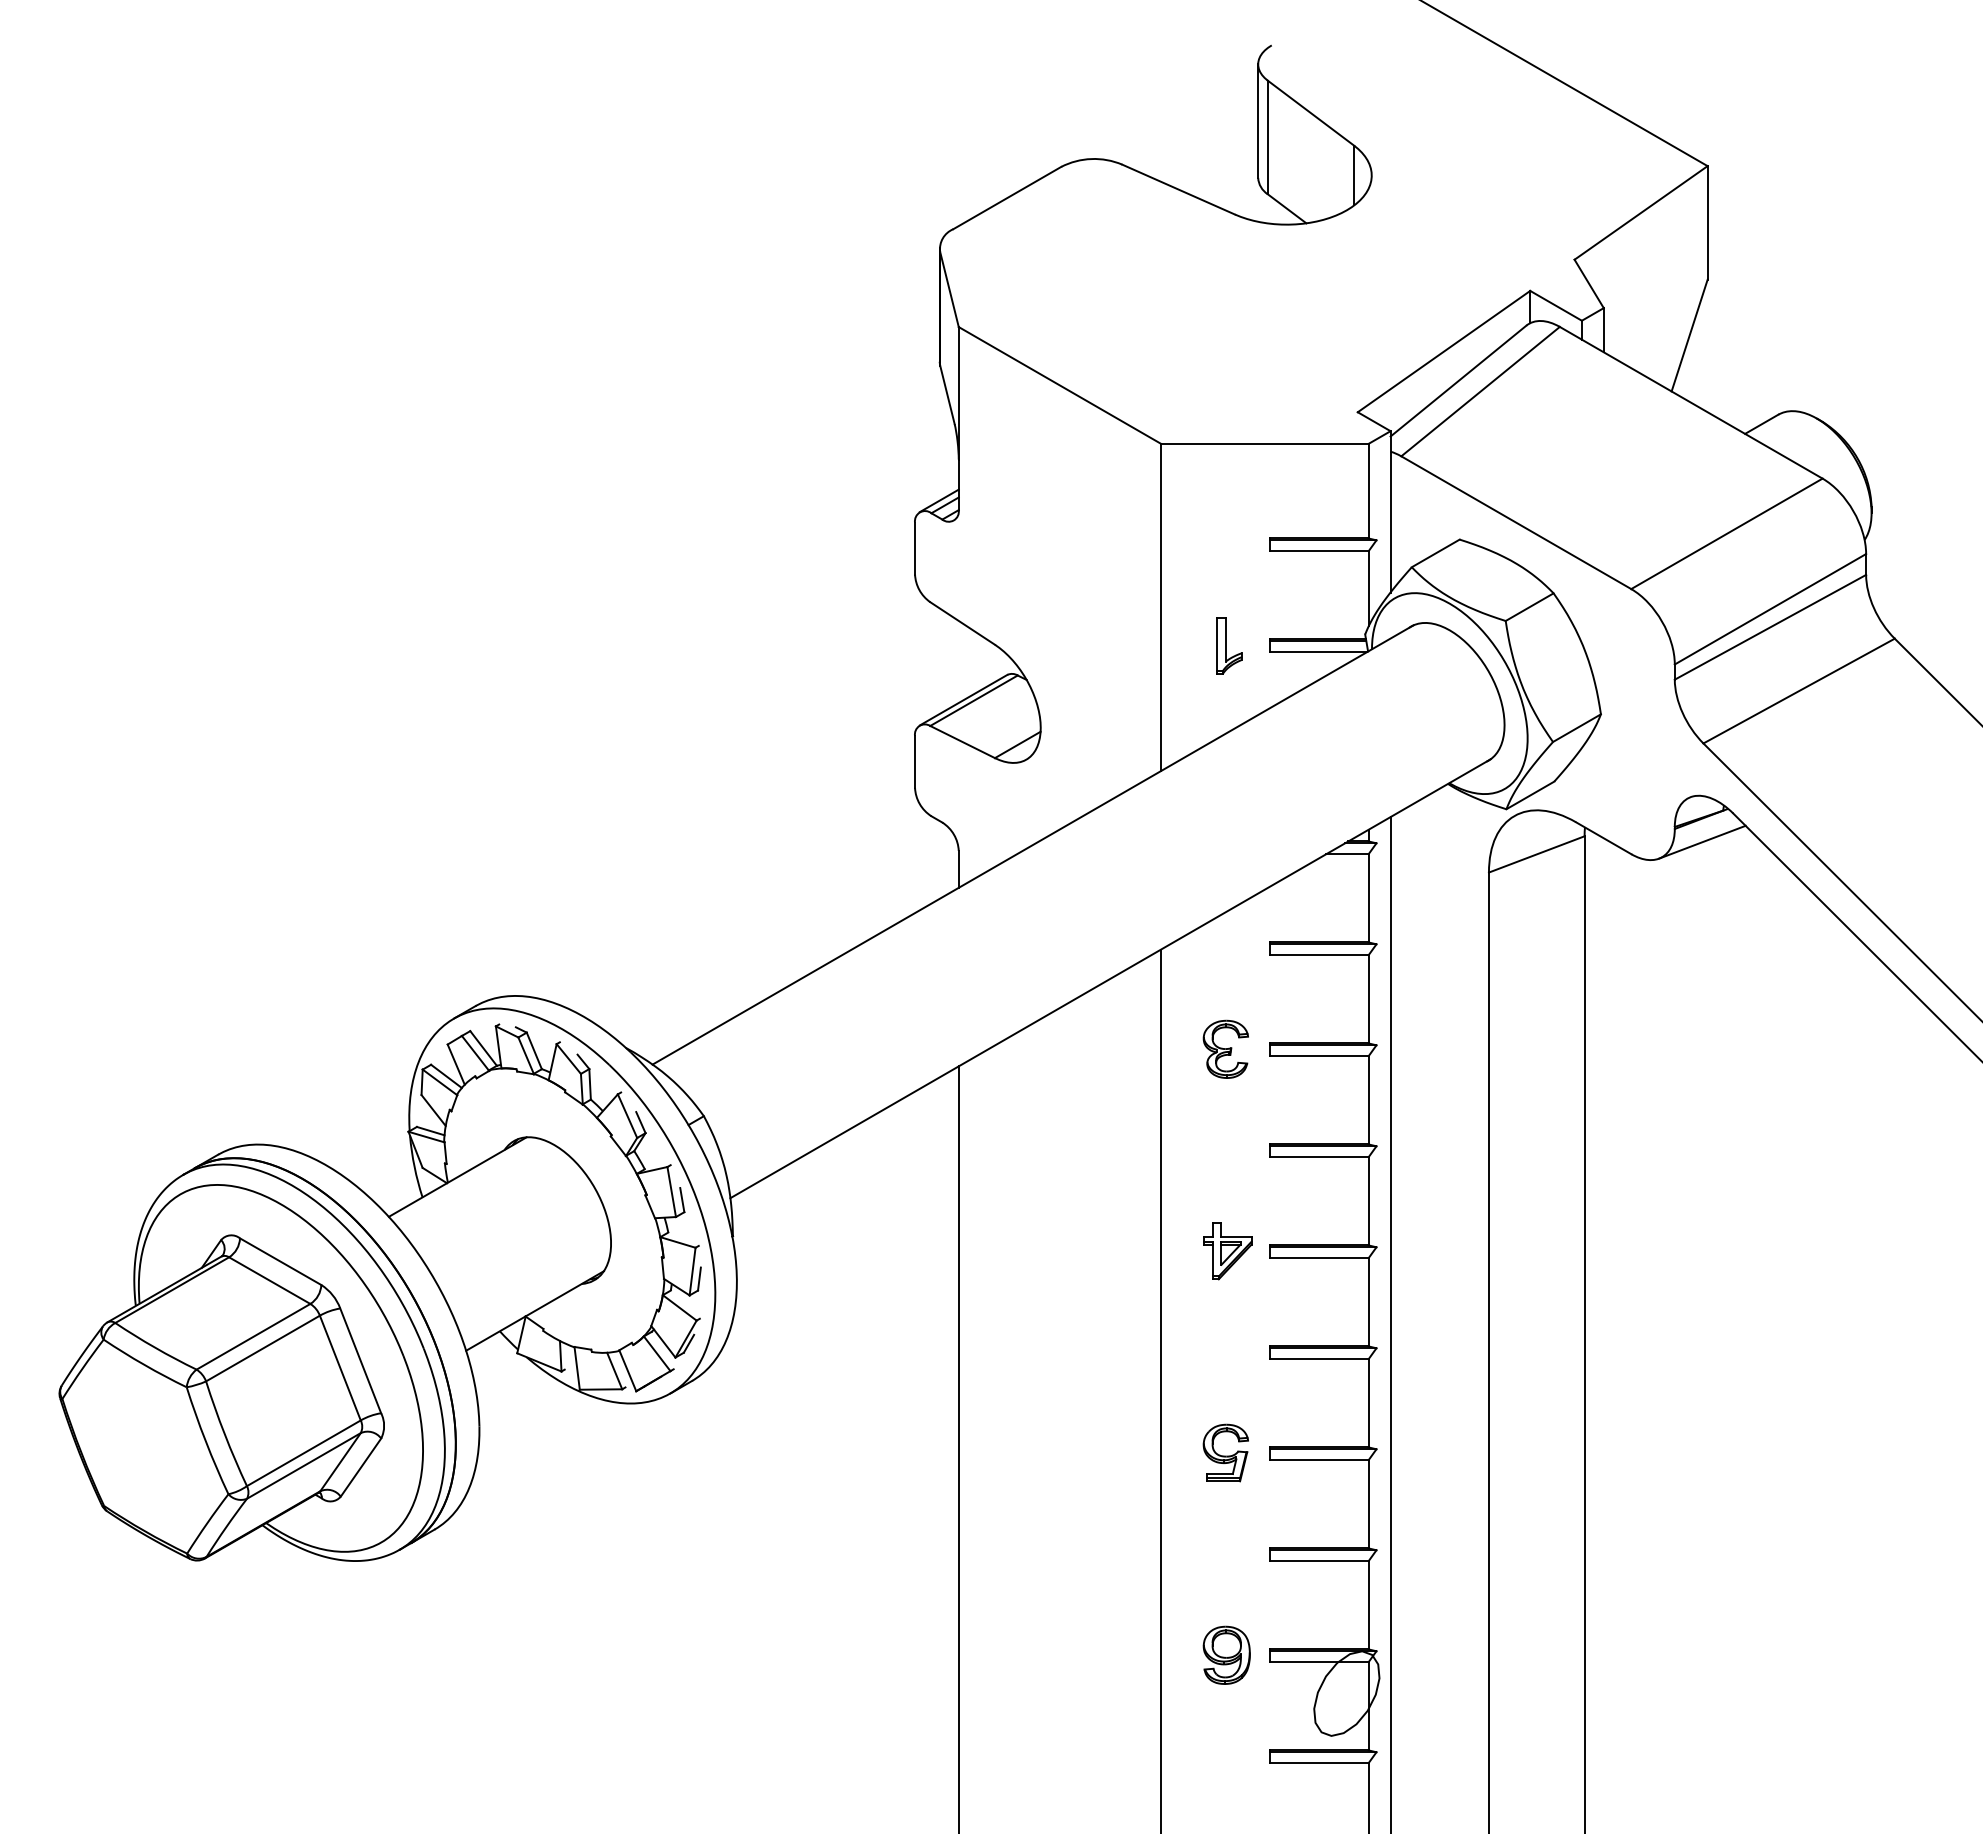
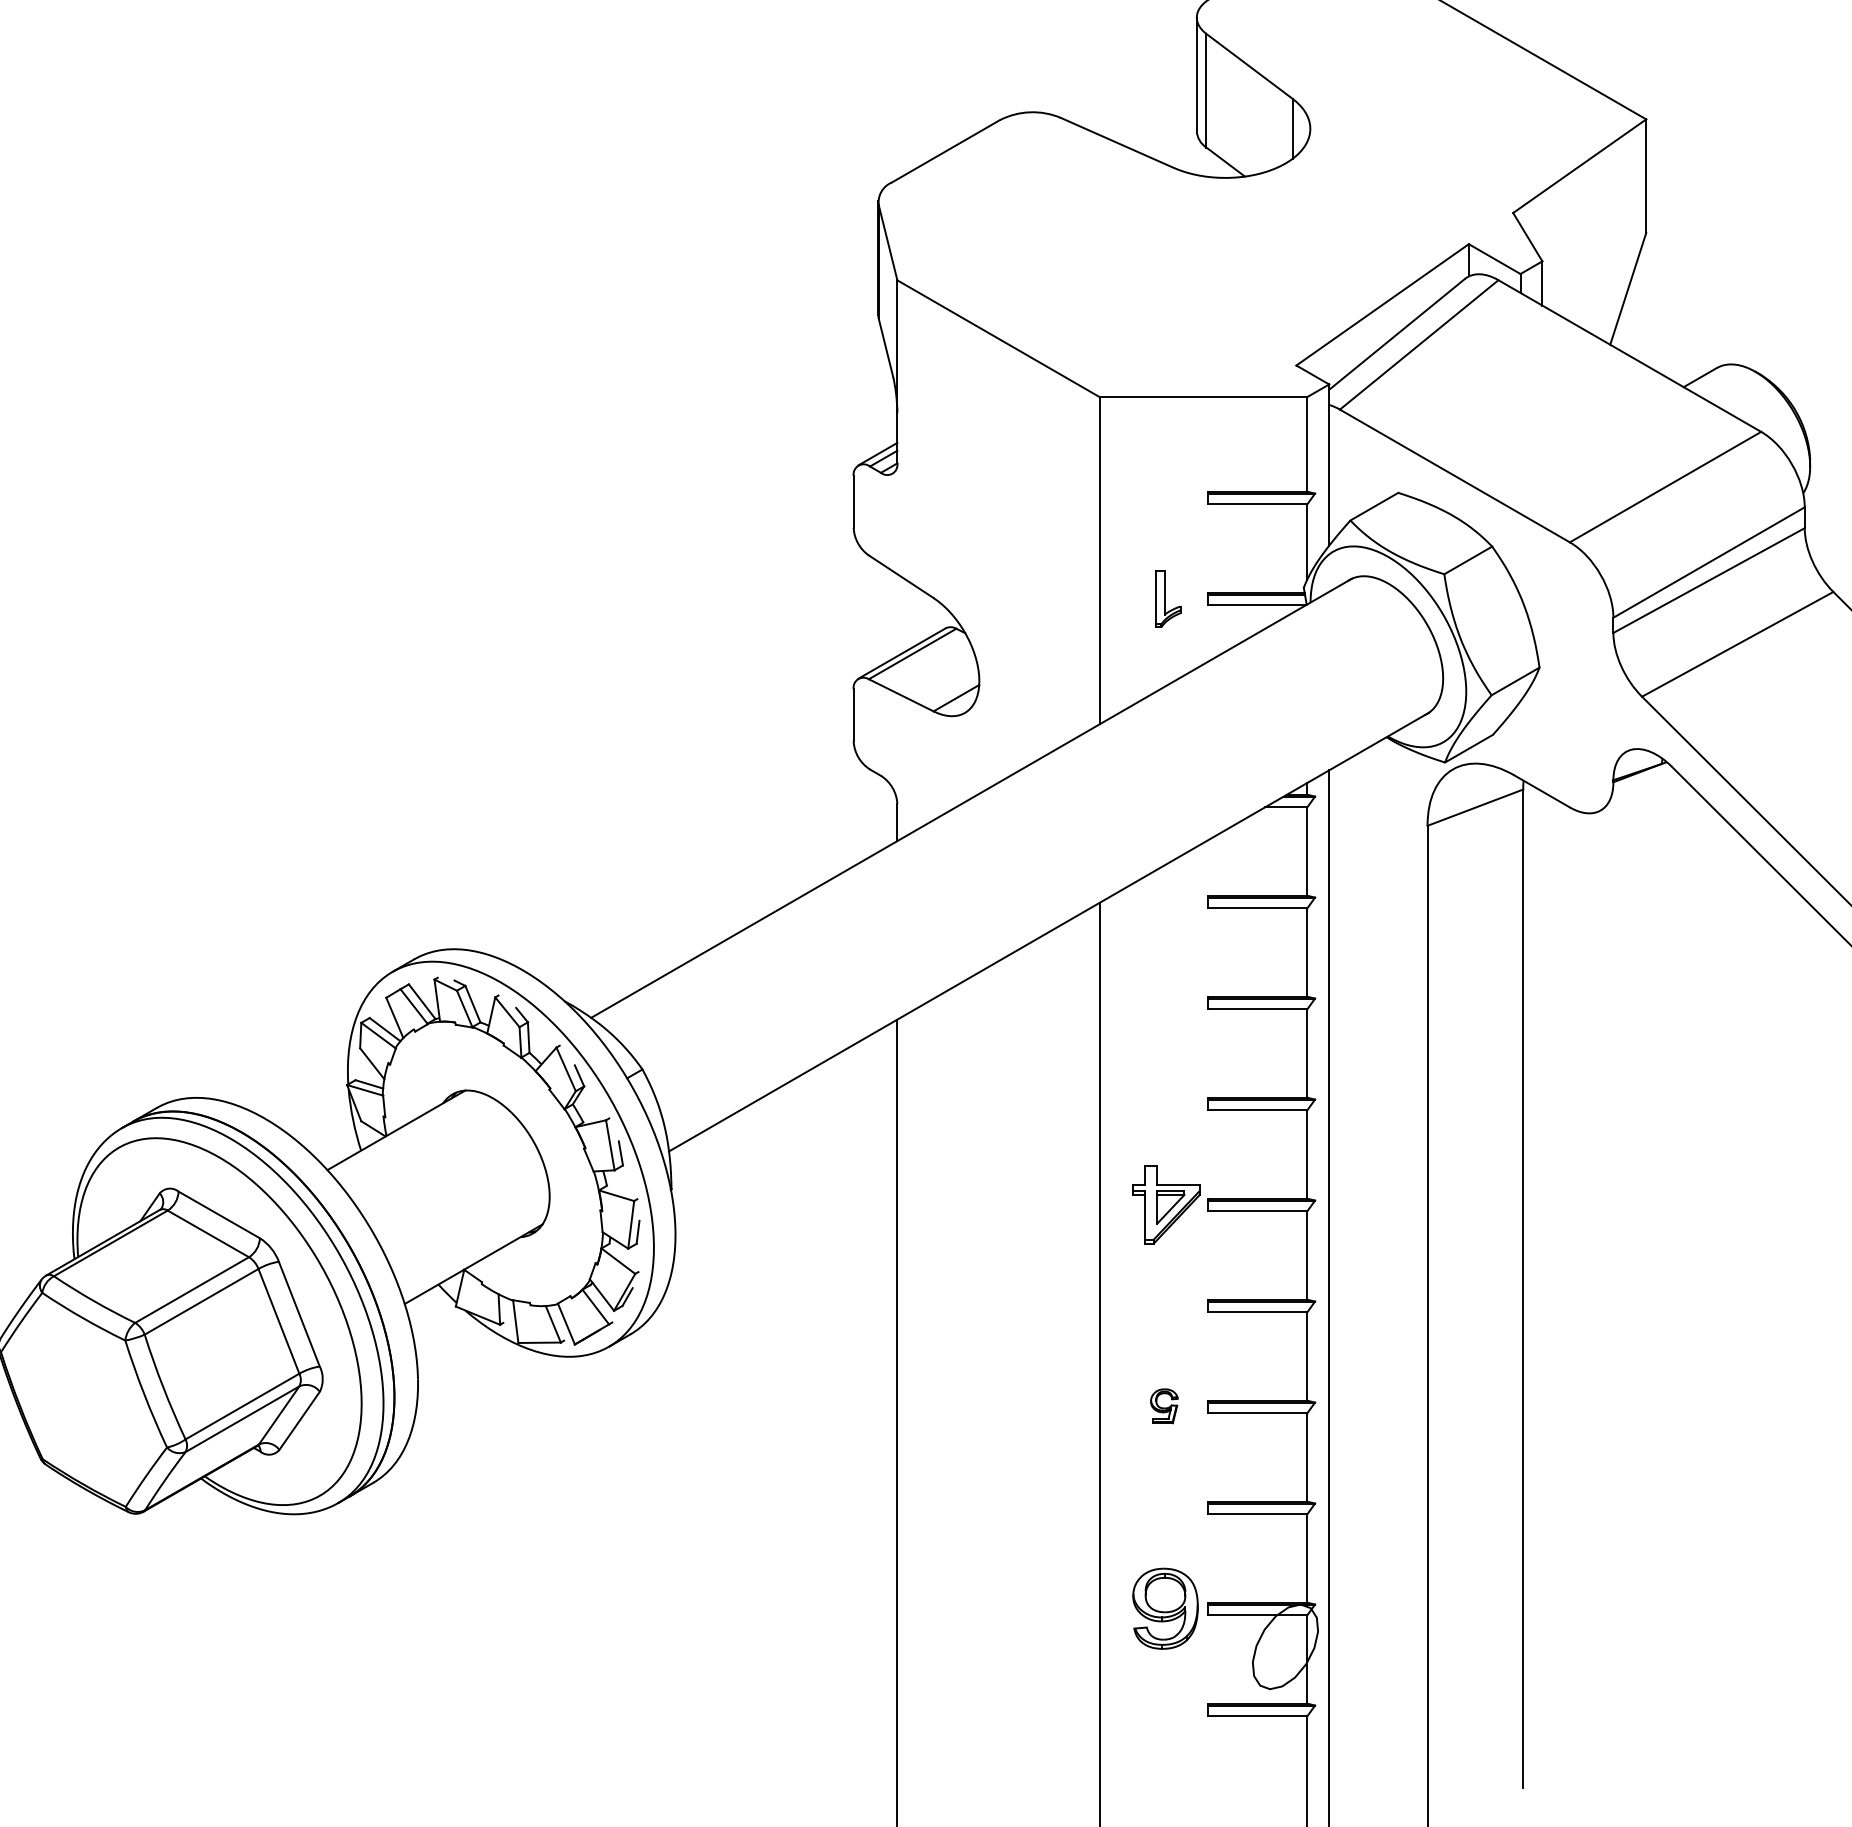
line: (1702, 841) -> (1641, 794), removed
part: (1225, 1048) -> (1164, 1001), removed
part: (1227, 1251) -> (1166, 1204), size x1.4
part: (1225, 1452) -> (1164, 1405), size x0.6
part: (1226, 1654) -> (1165, 1607), size x1.4

